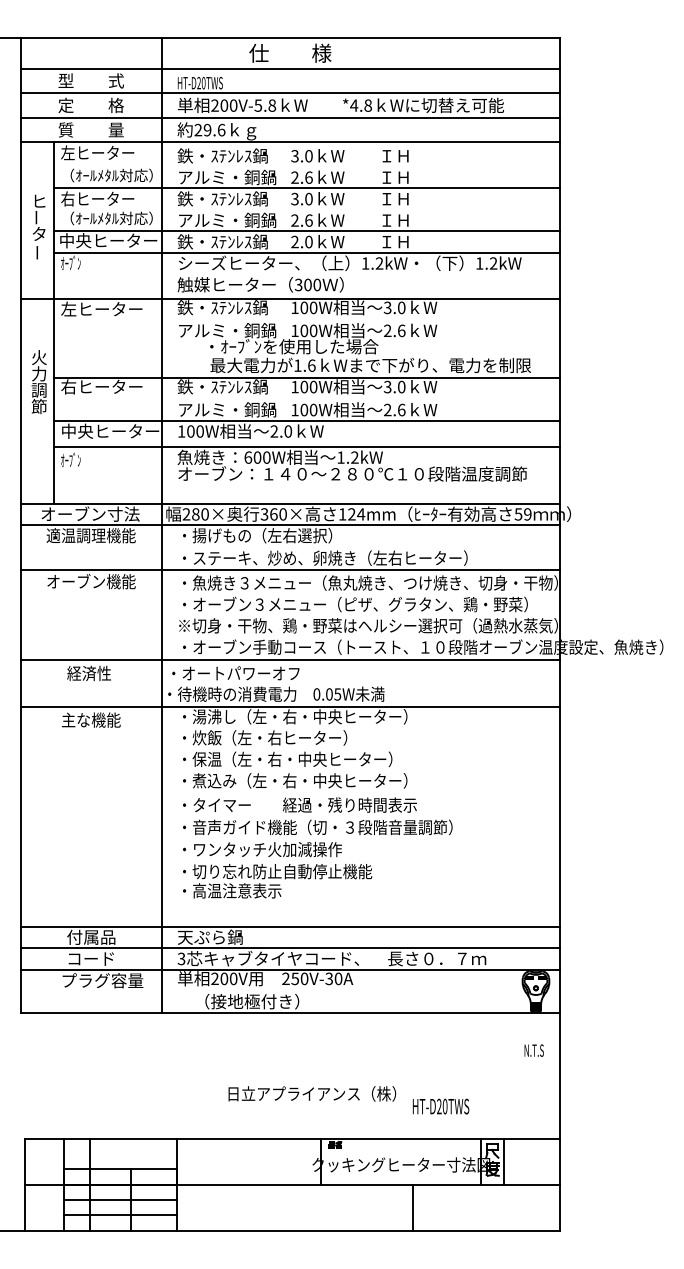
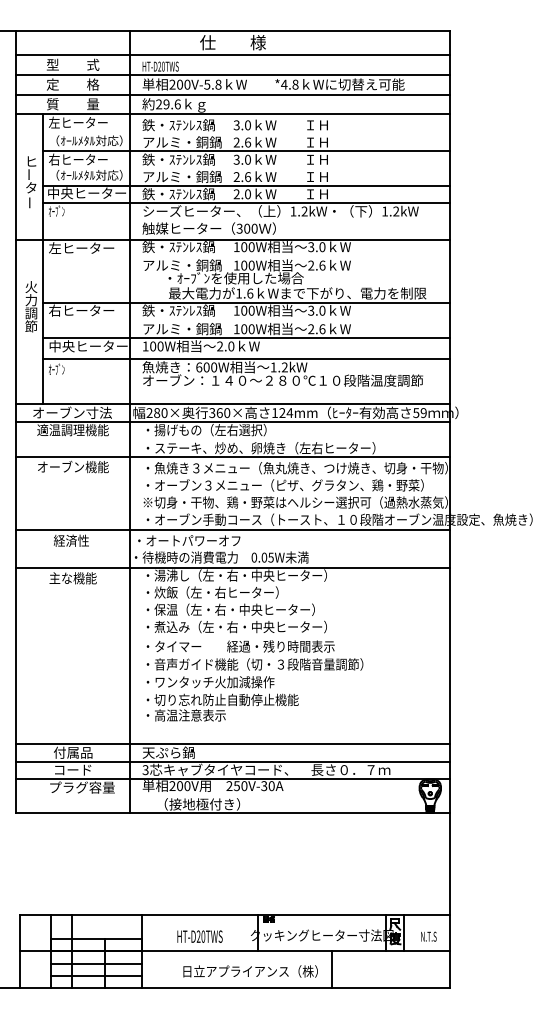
text: (533, 1050) -> (428, 936), moved
text: (312, 1093) -> (250, 971), moved
text: (440, 1106) -> (199, 936), moved

